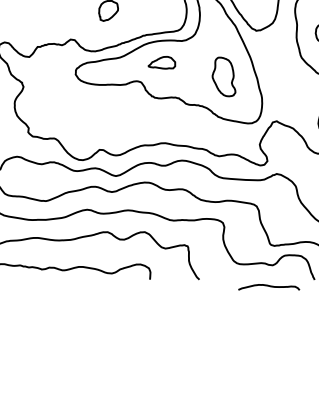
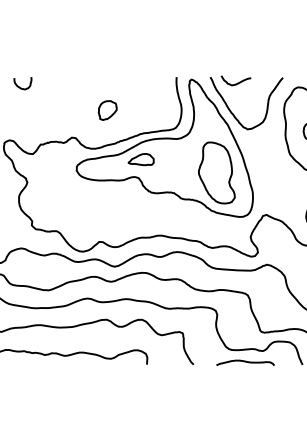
part: (161, 62) -> (140, 159), moved
part: (223, 76) -> (216, 172), size x1.67
curve: (269, 286) -> (245, 362), moved

